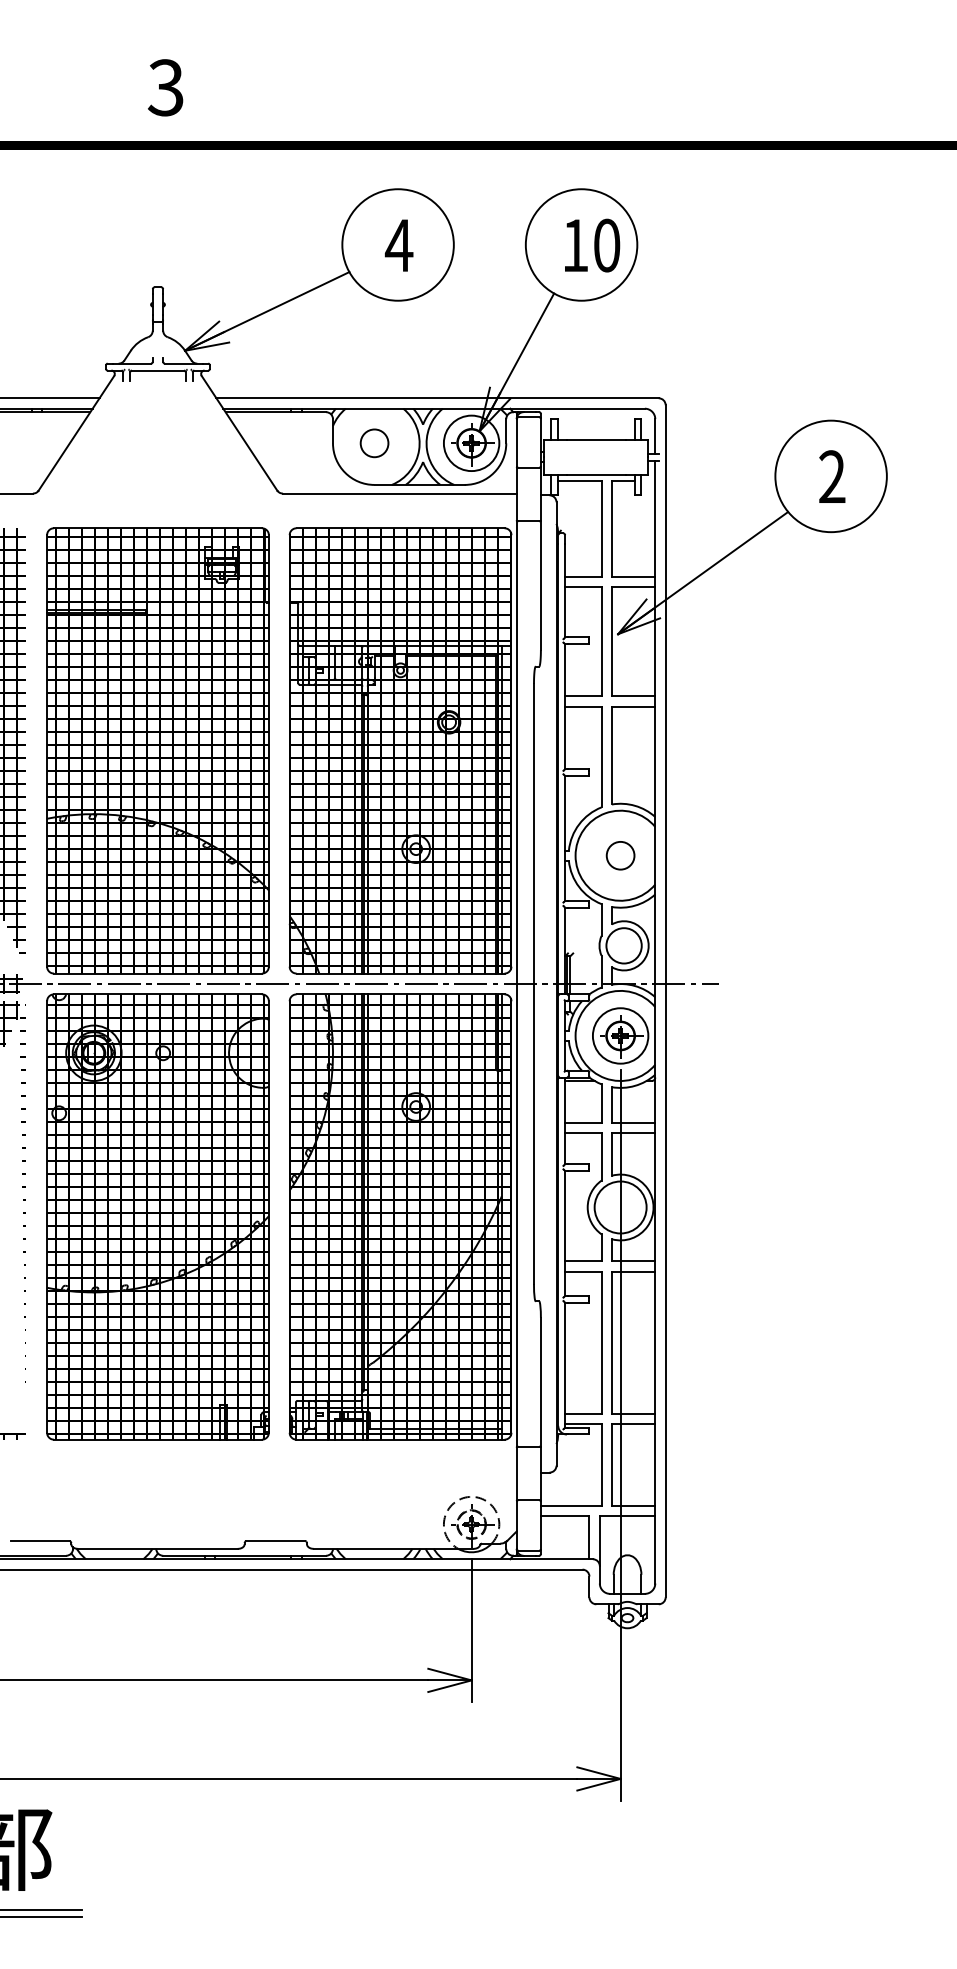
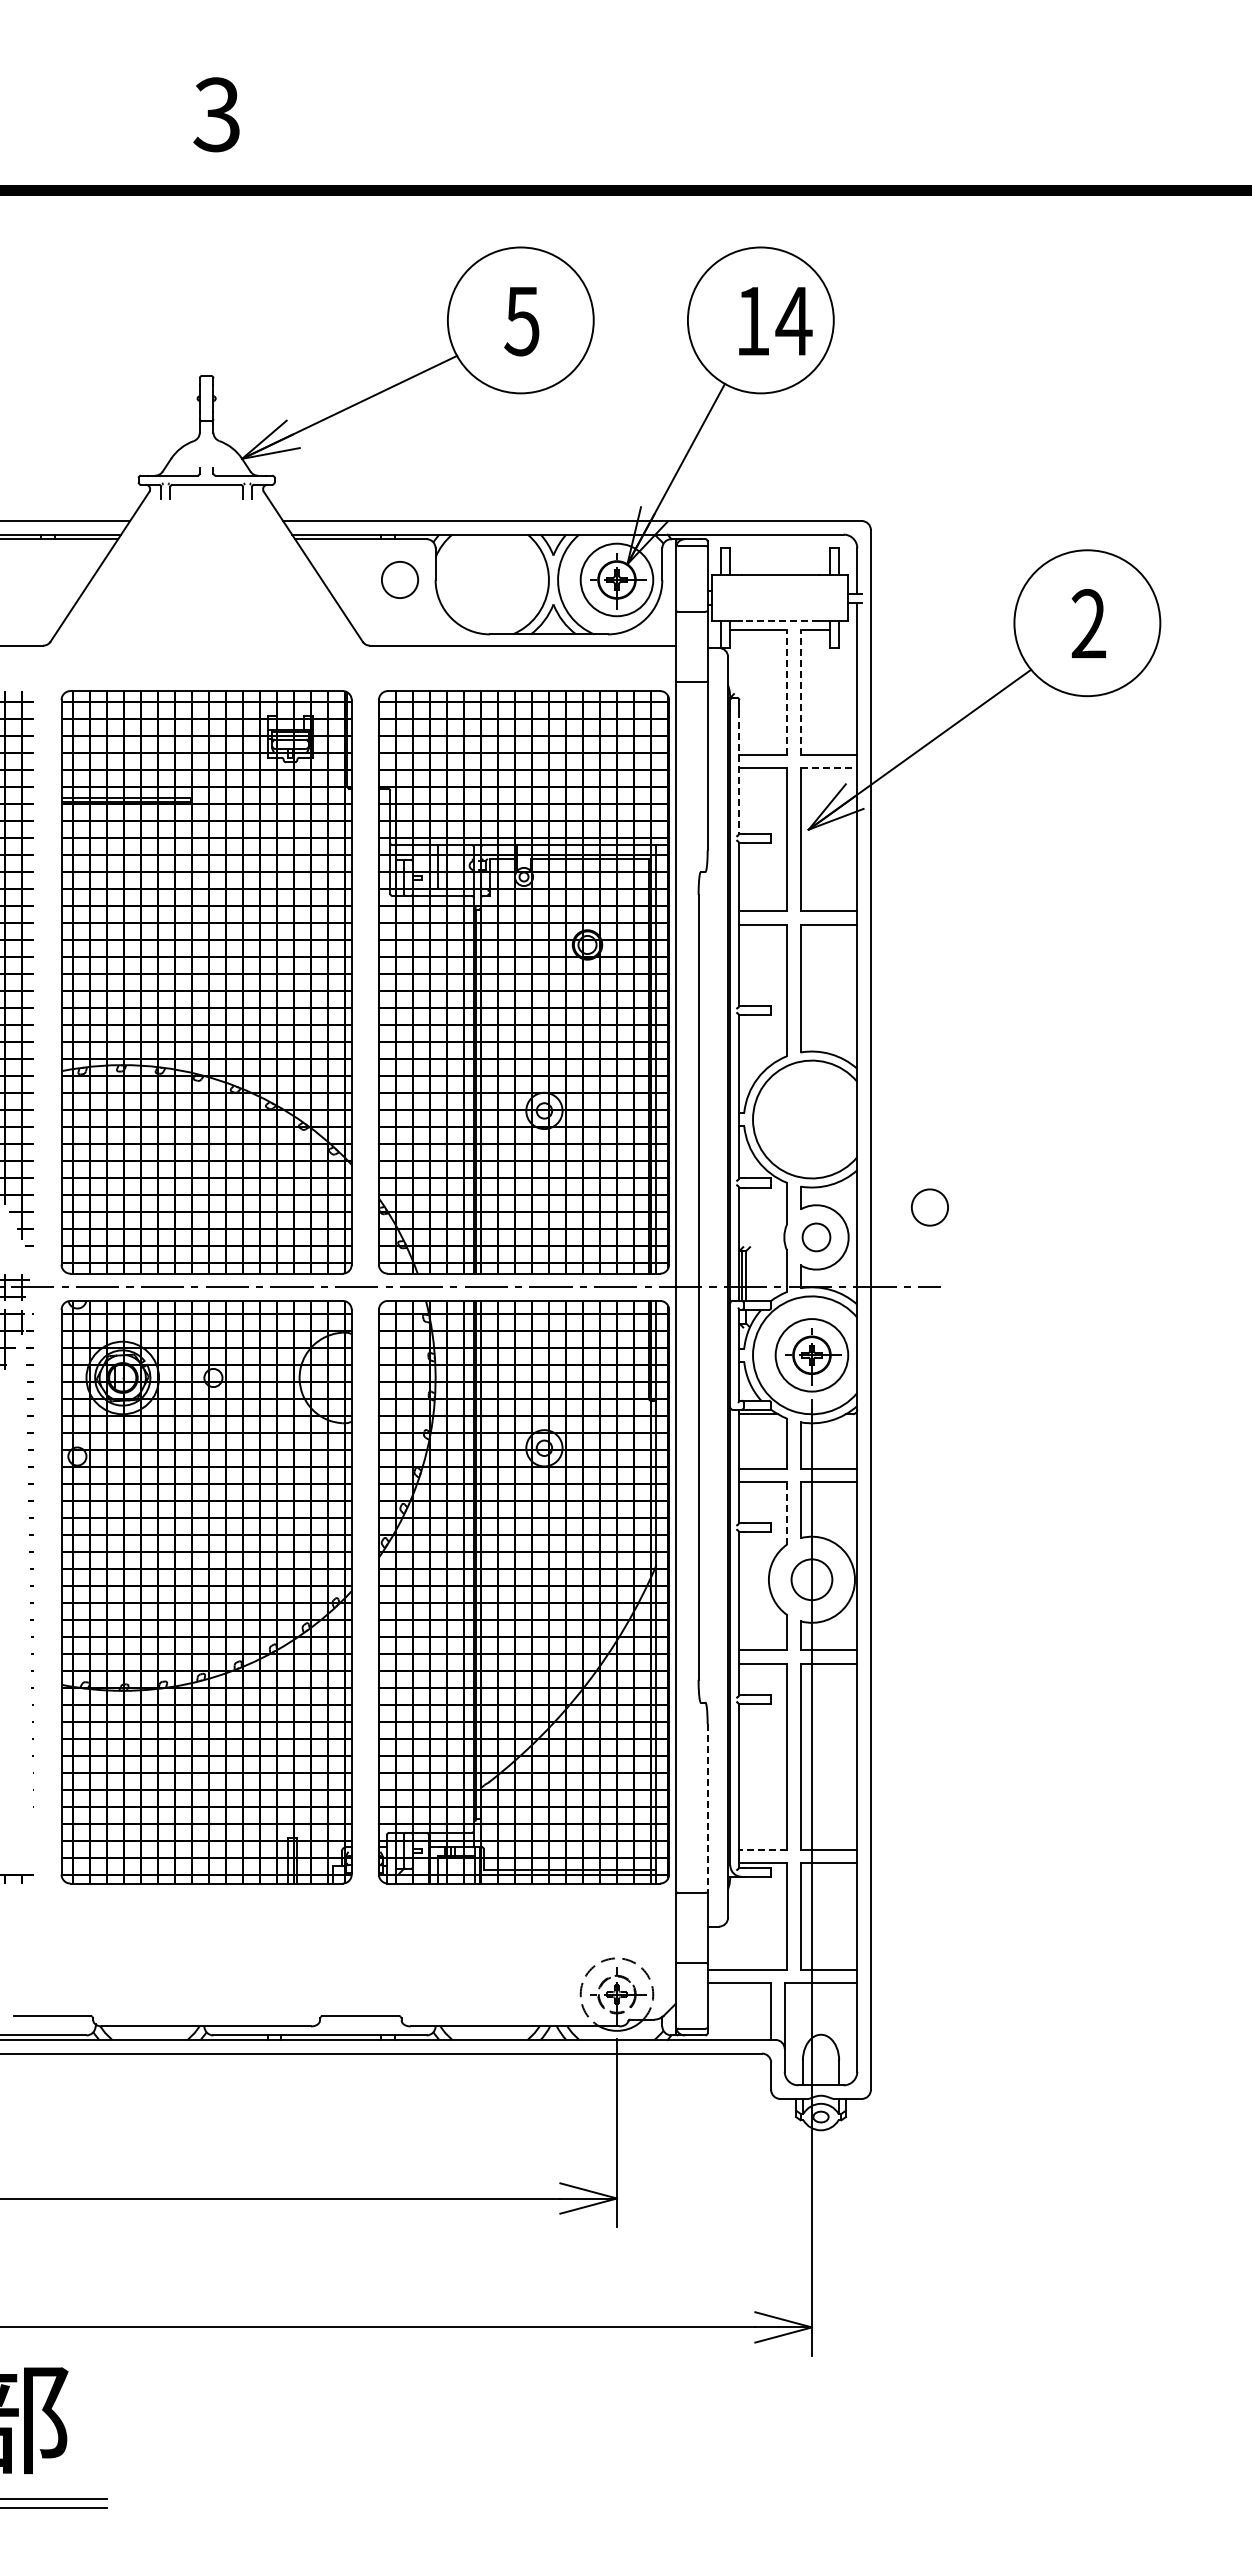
text: (398, 245) -> (521, 321), 4 -> 5
text: (606, 245) -> (793, 321), 10 -> 14
circle: (374, 442) -> (400, 579), moved
line: (596, 474) -> (780, 620), solid -> dashed
line: (601, 528) -> (787, 691), solid -> dashed
line: (611, 528) -> (800, 691), solid -> dashed
line: (634, 587) -> (829, 768), solid -> dashed
line: (565, 591) -> (739, 773), solid -> dashed
circle: (620, 855) -> (929, 1207), moved
circle: (624, 945) -> (816, 1237), size x0.6
line: (601, 1156) -> (787, 1512), solid -> dashed
circle: (620, 1207) -> (811, 1579), size x0.6
line: (540, 1382) -> (707, 1808), solid -> dashed
line: (583, 1413) -> (763, 1849), solid -> dashed

